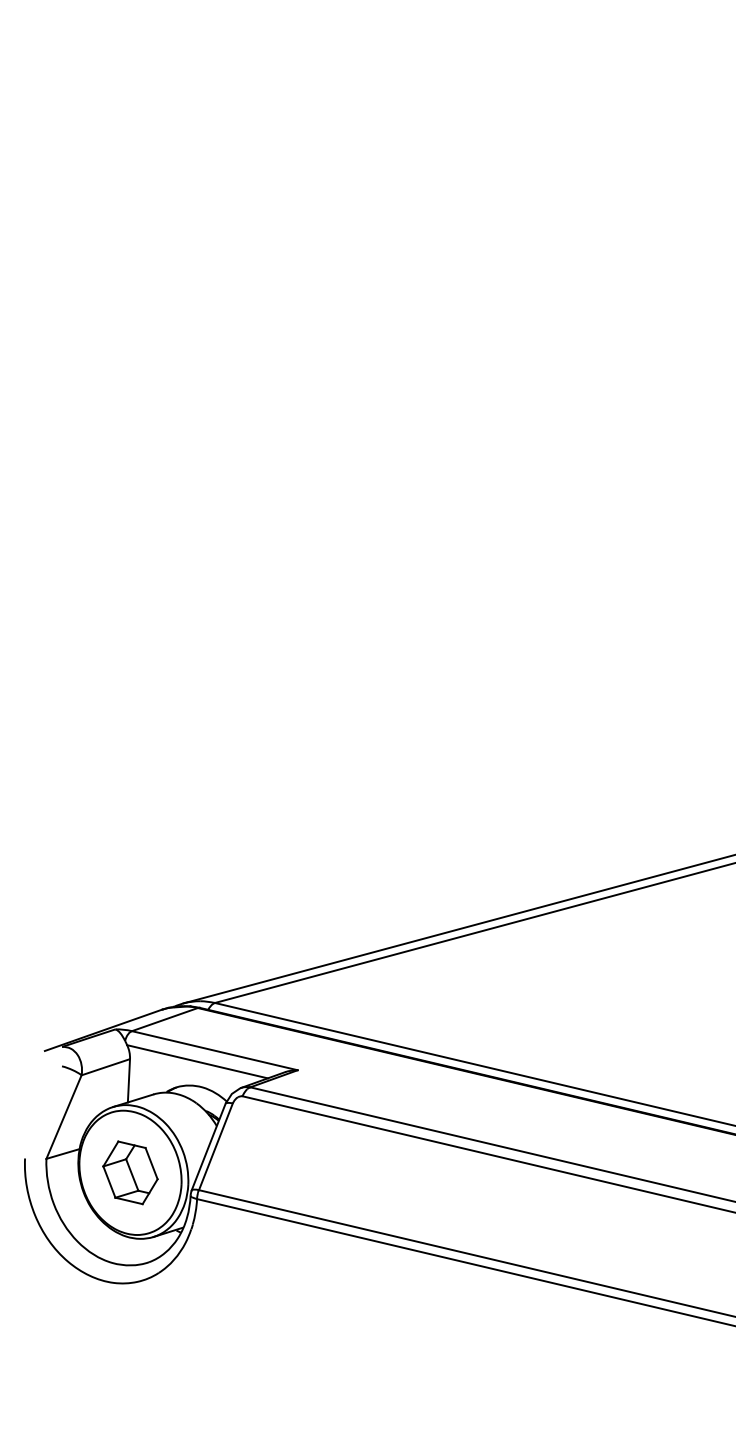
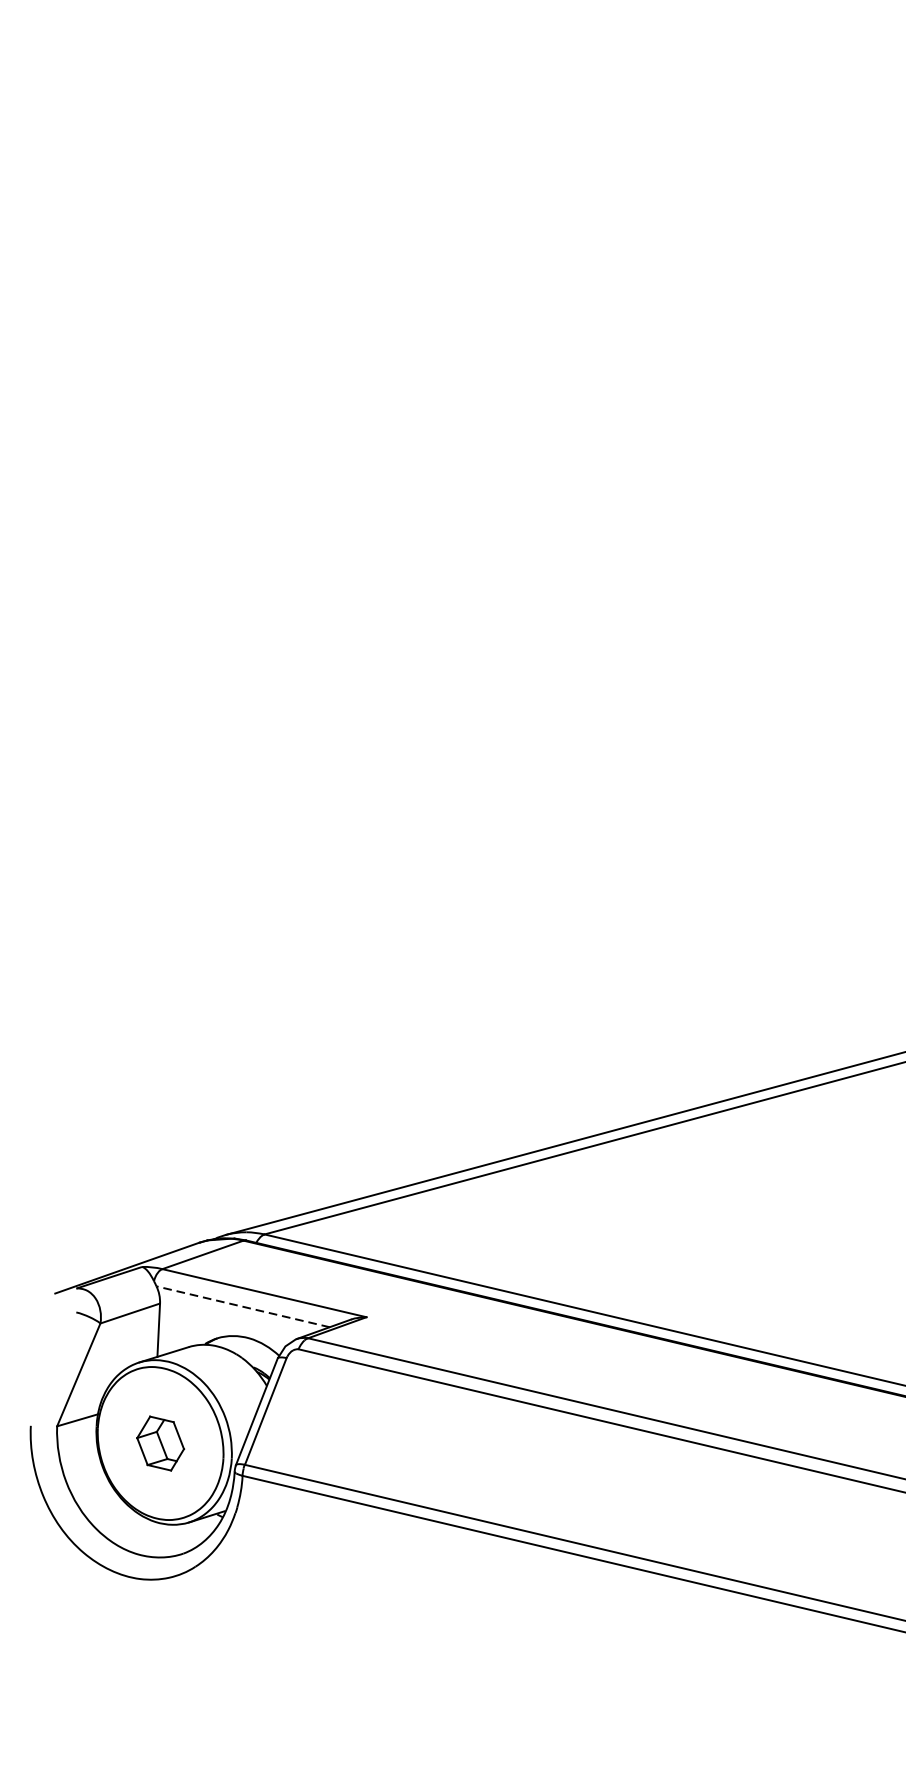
line: (197, 1061) -> (243, 1306), solid -> dashed
part: (130, 1172) -> (160, 1443), size x0.7

